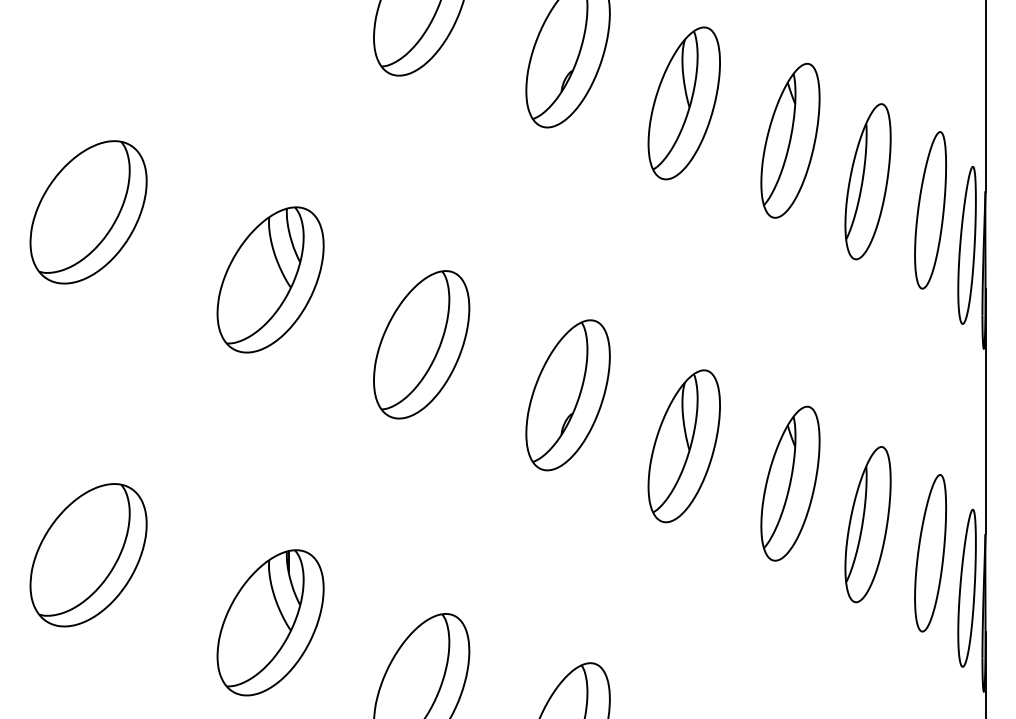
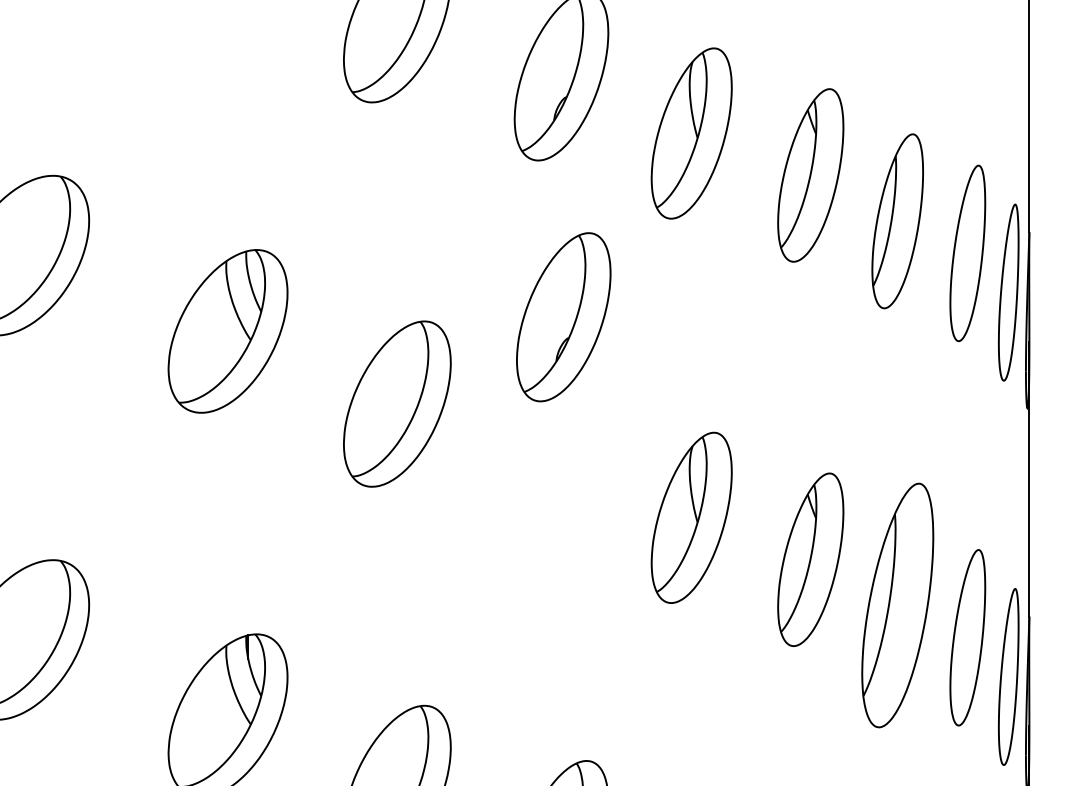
part: (567, 395) -> (563, 317), moved
part: (867, 524) -> (897, 605), size x1.4

